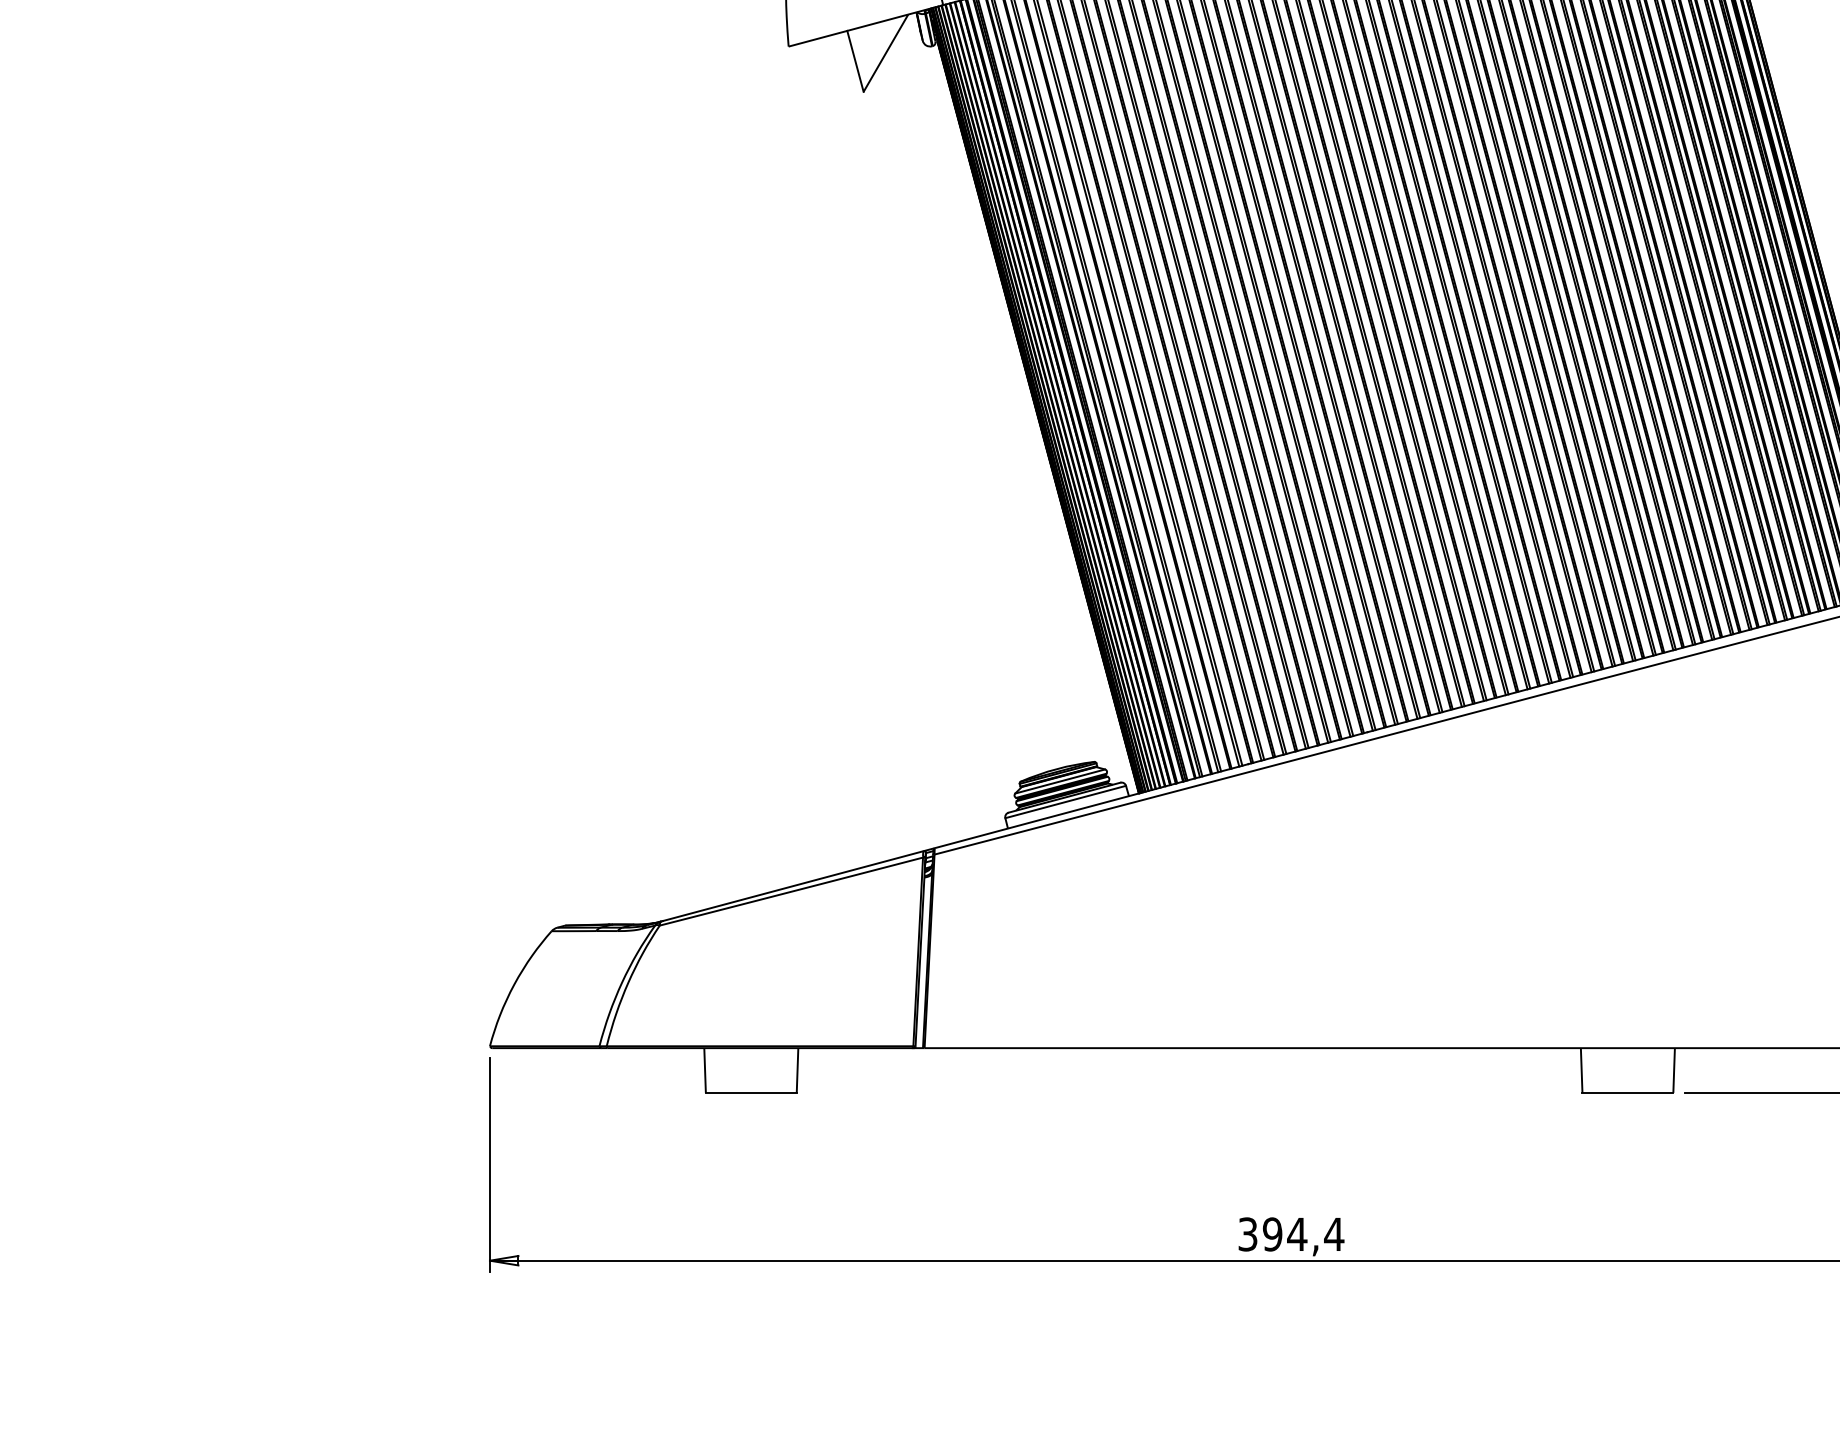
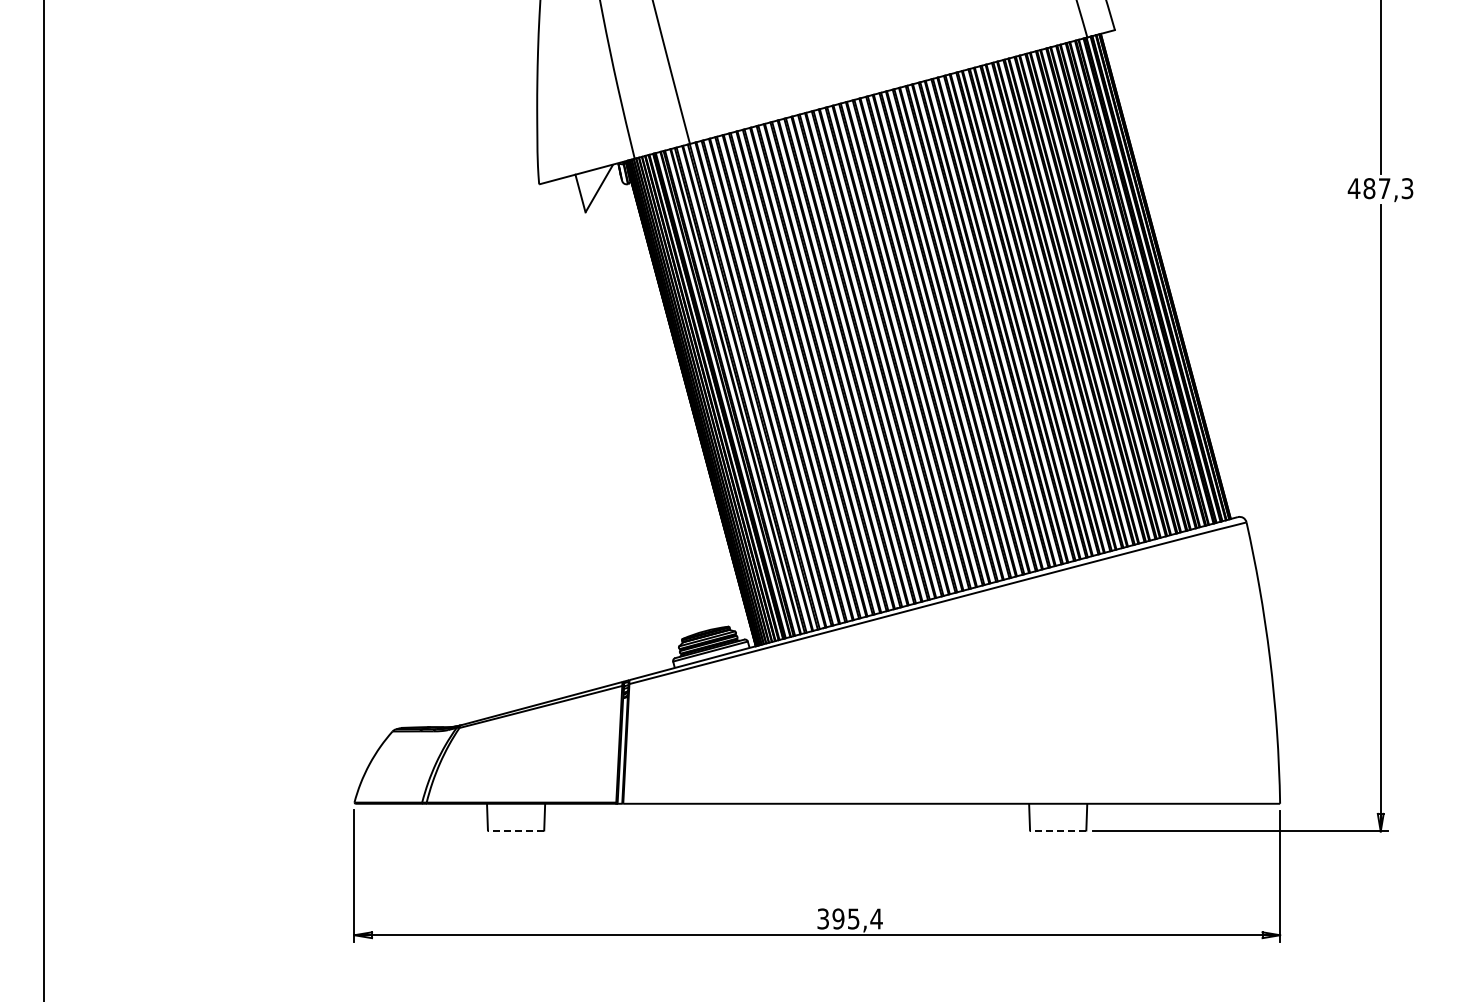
line: (750, 1092) -> (515, 831), solid -> dashed
line: (1626, 1092) -> (1057, 831), solid -> dashed
text: (1296, 1233) -> (853, 918), 394,4 -> 395,4

